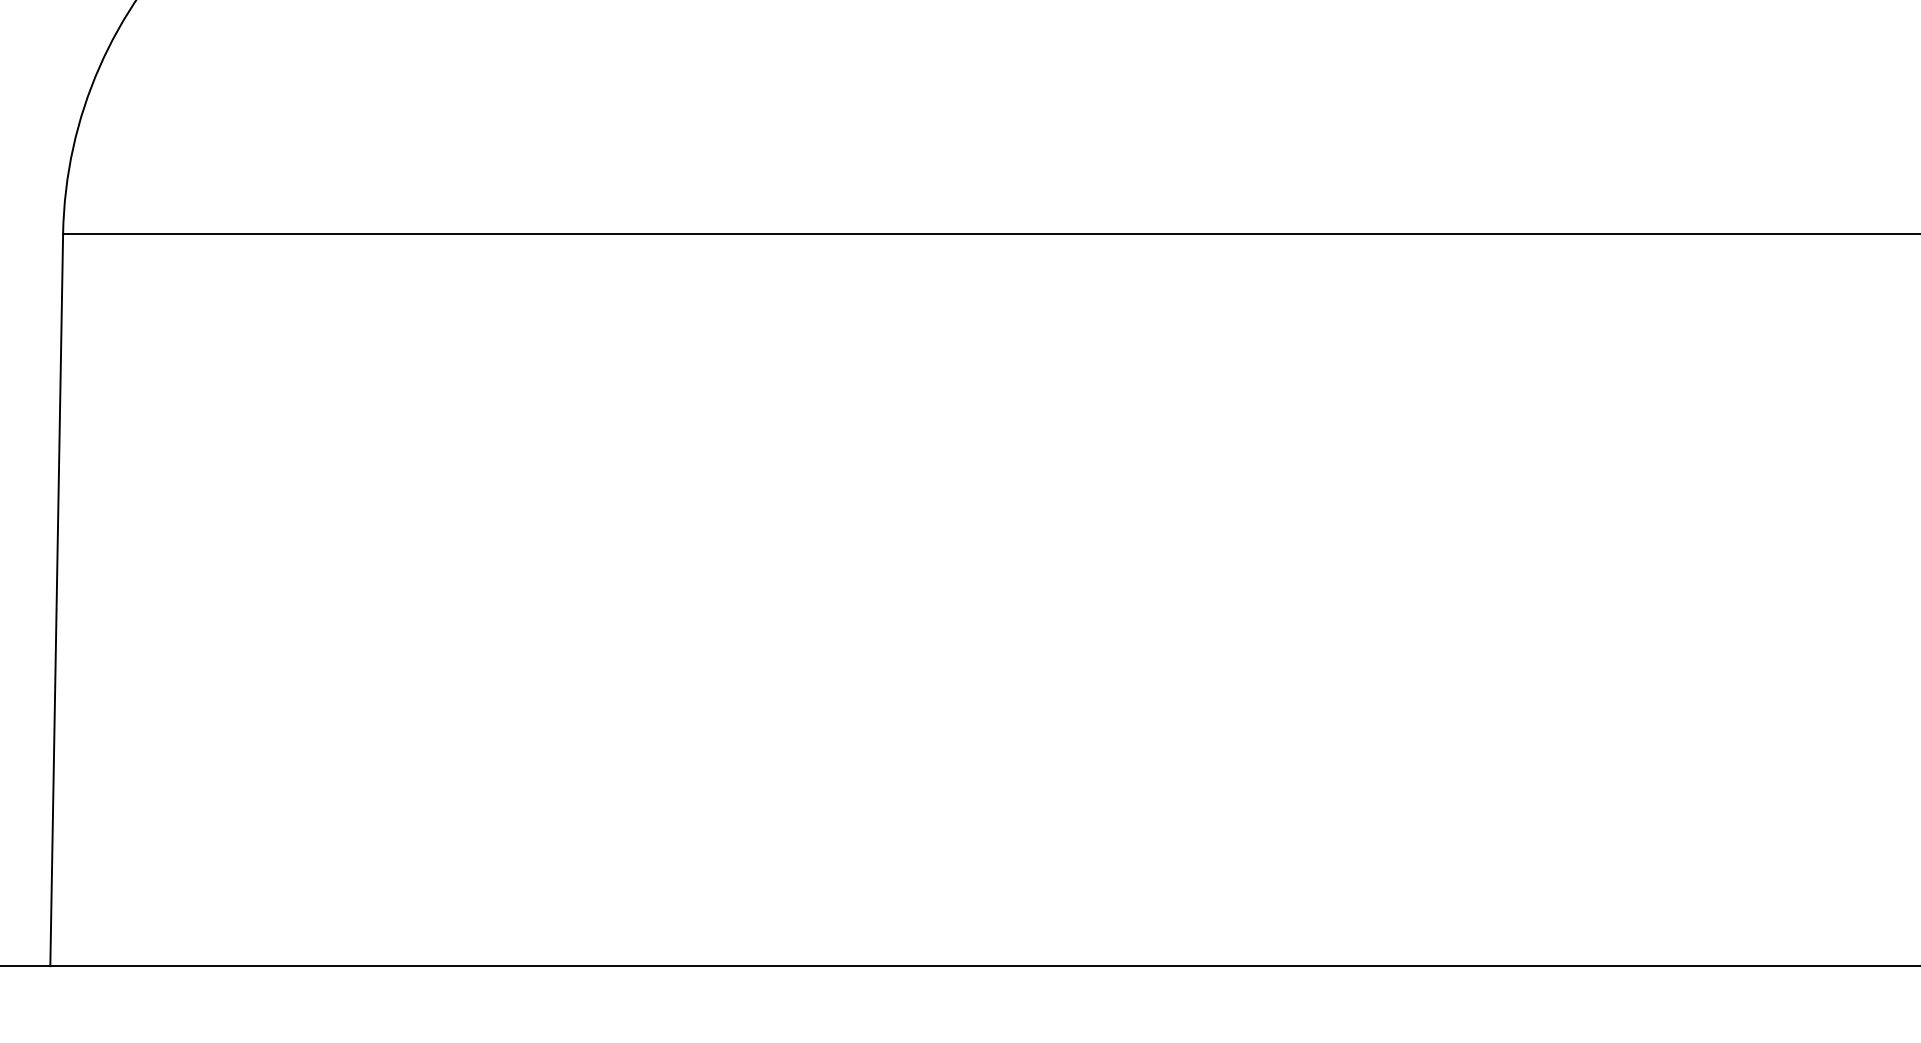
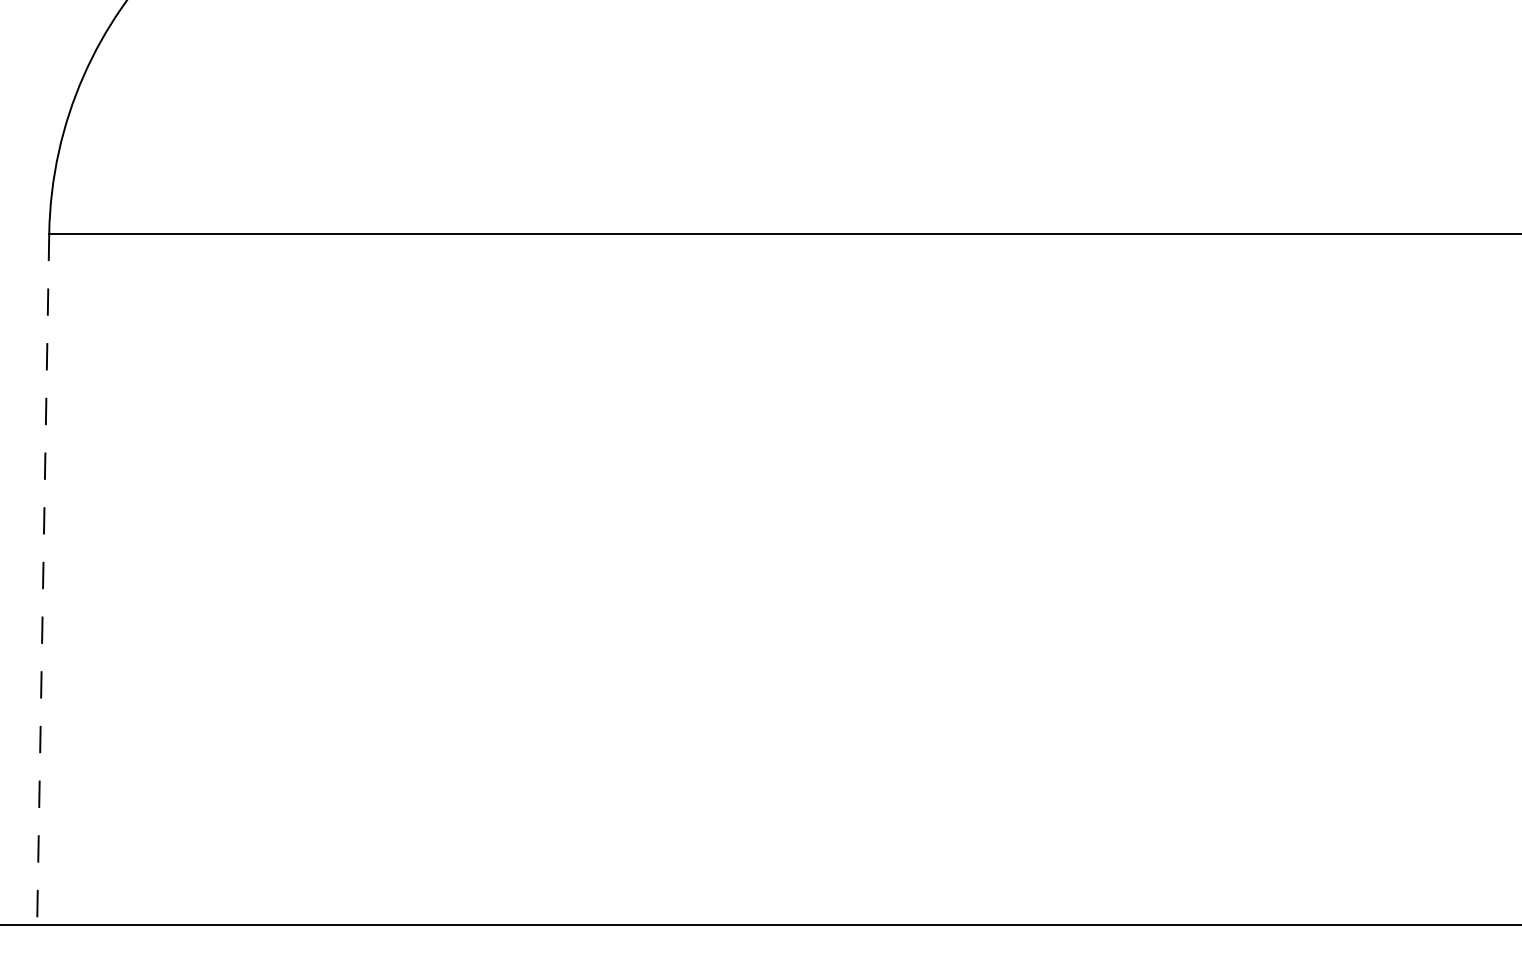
line: (56, 600) -> (42, 579), solid -> dashed

